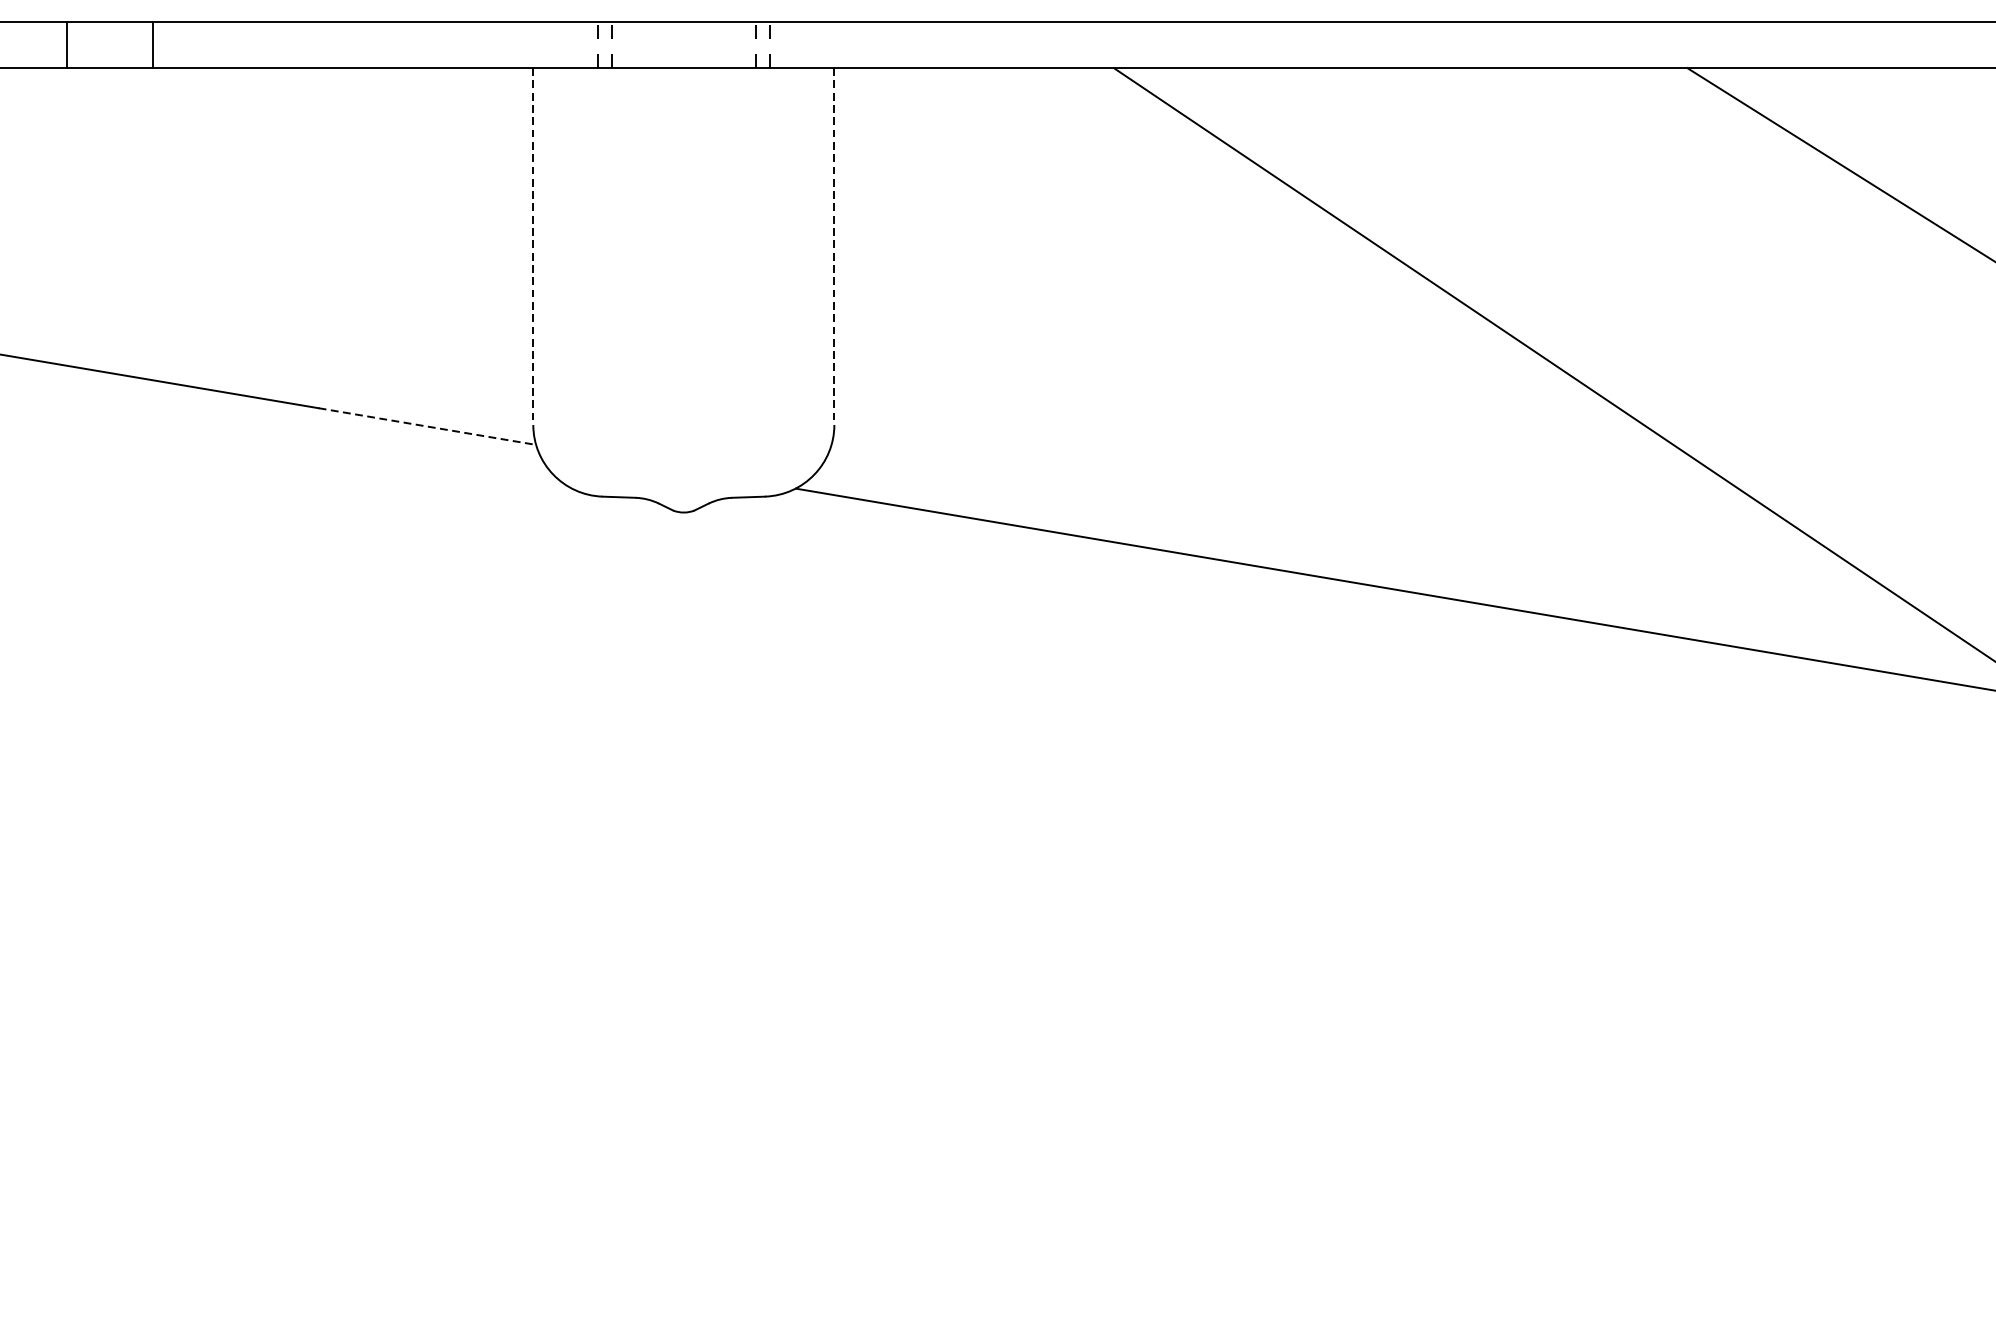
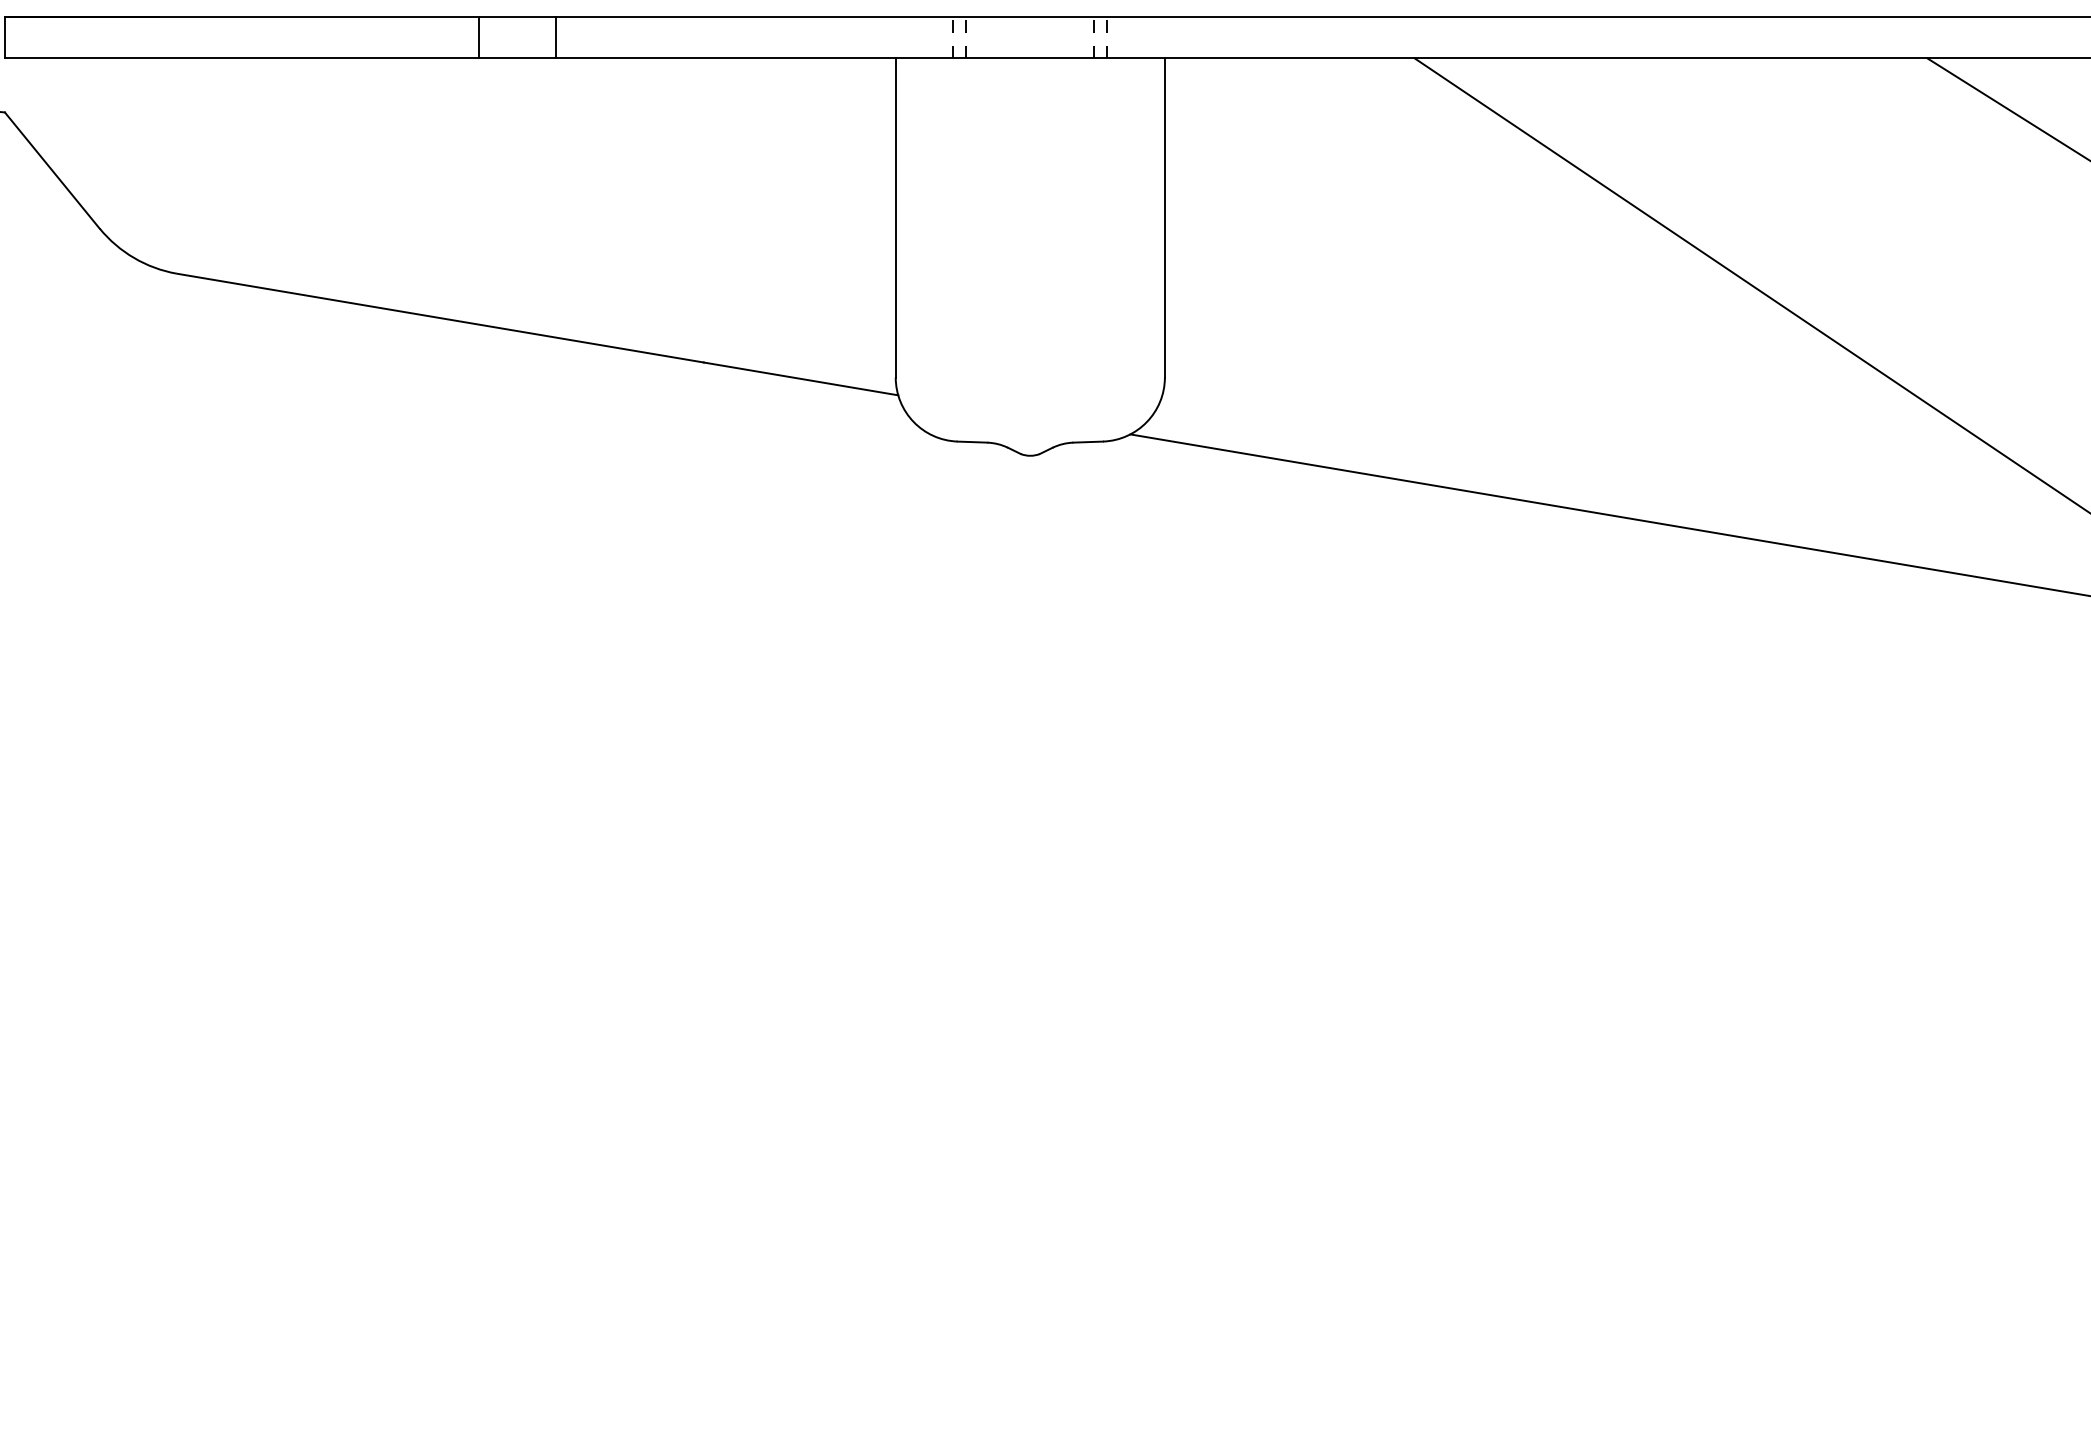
line: (533, 247) -> (895, 218), dashed -> solid
line: (833, 247) -> (1164, 218), dashed -> solid
line: (427, 426) -> (801, 378), dashed -> solid

